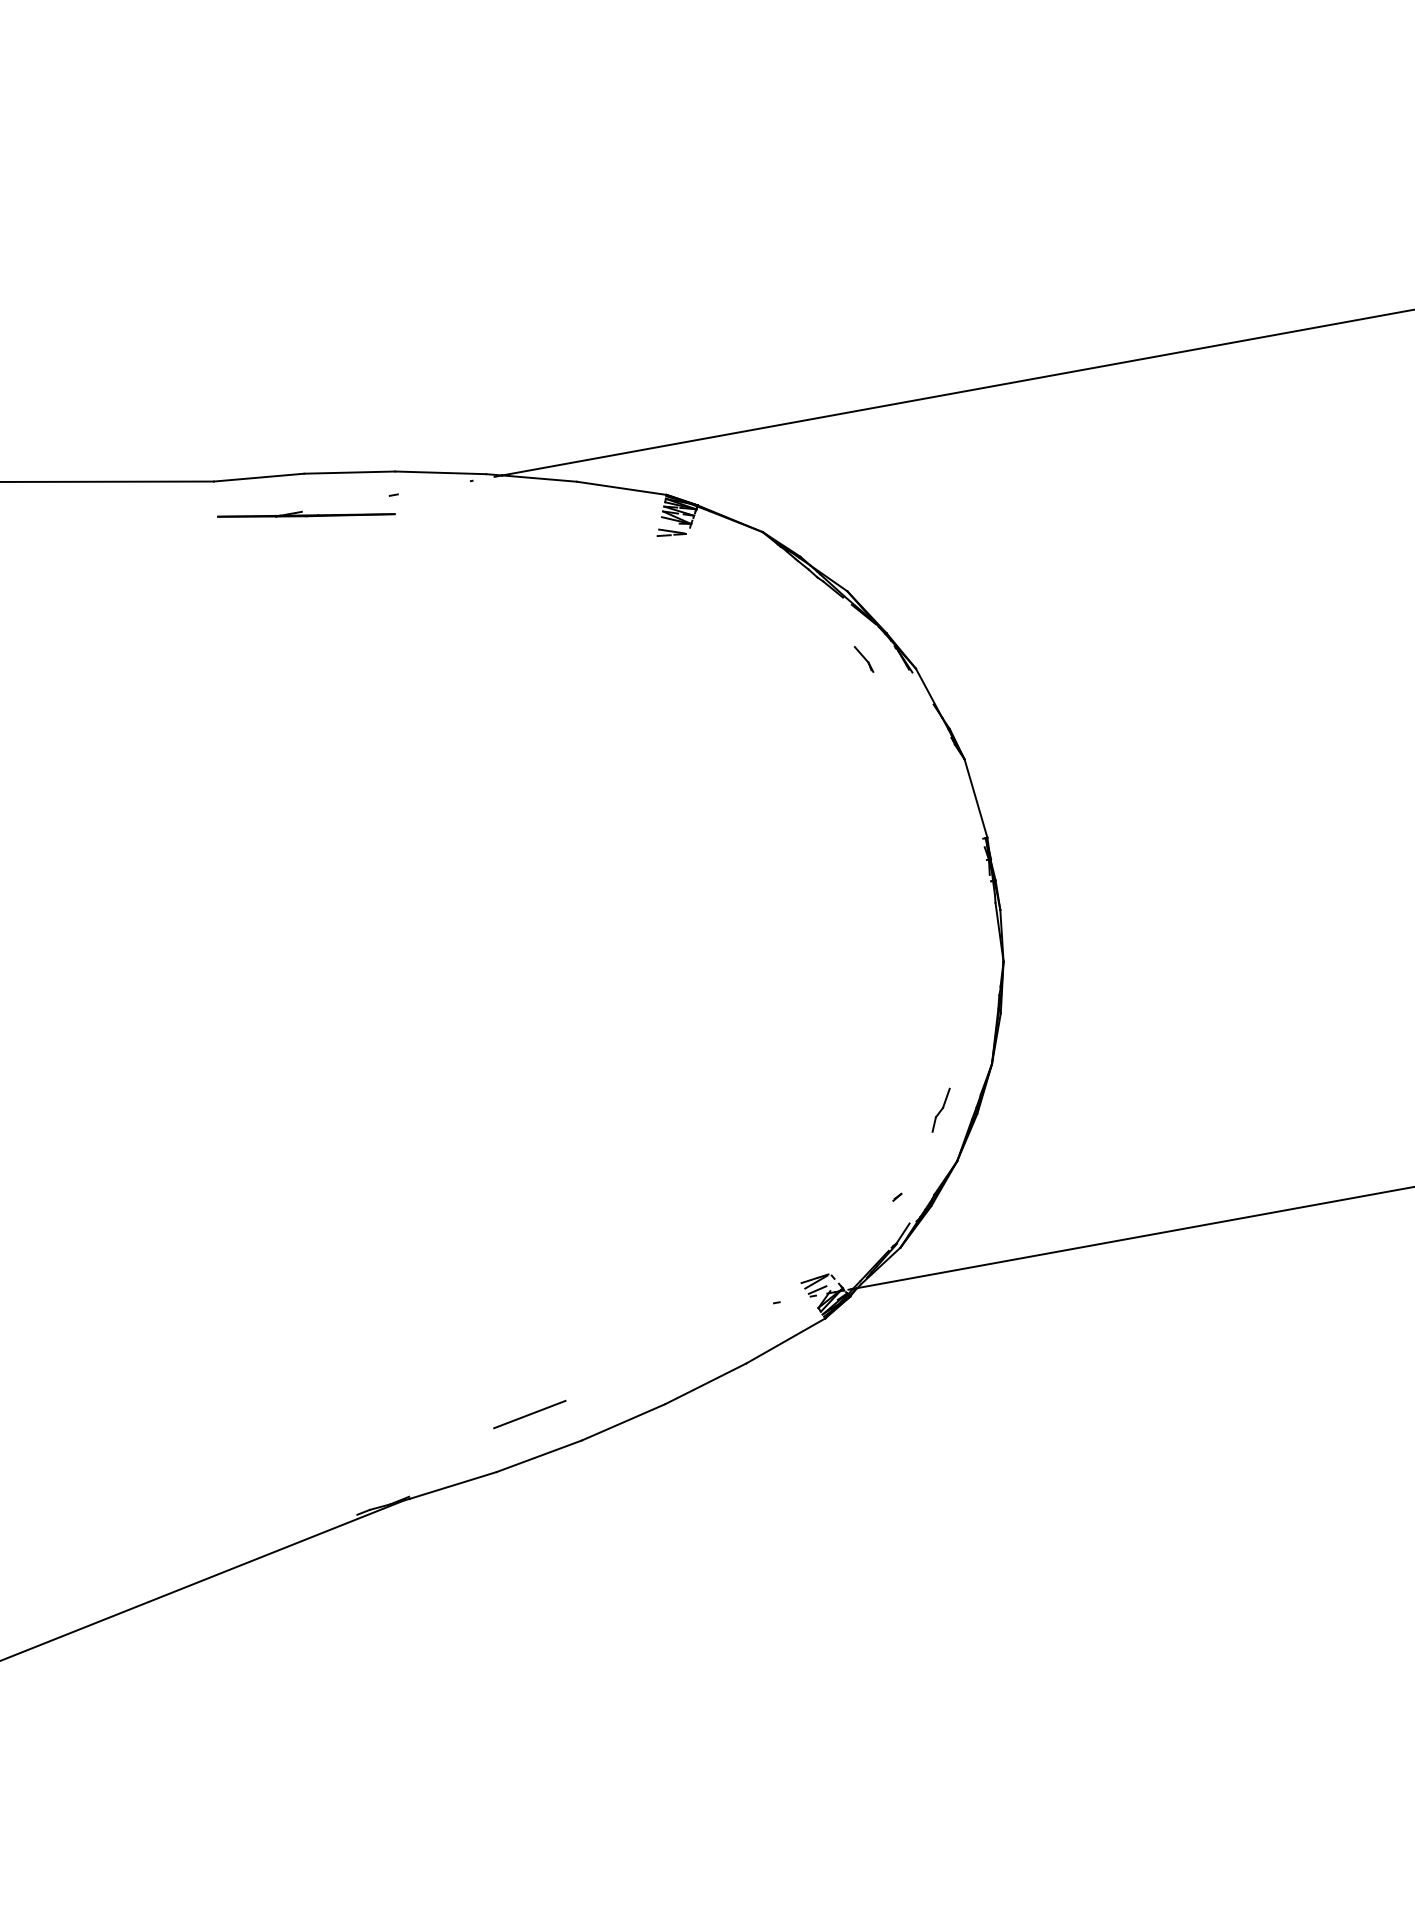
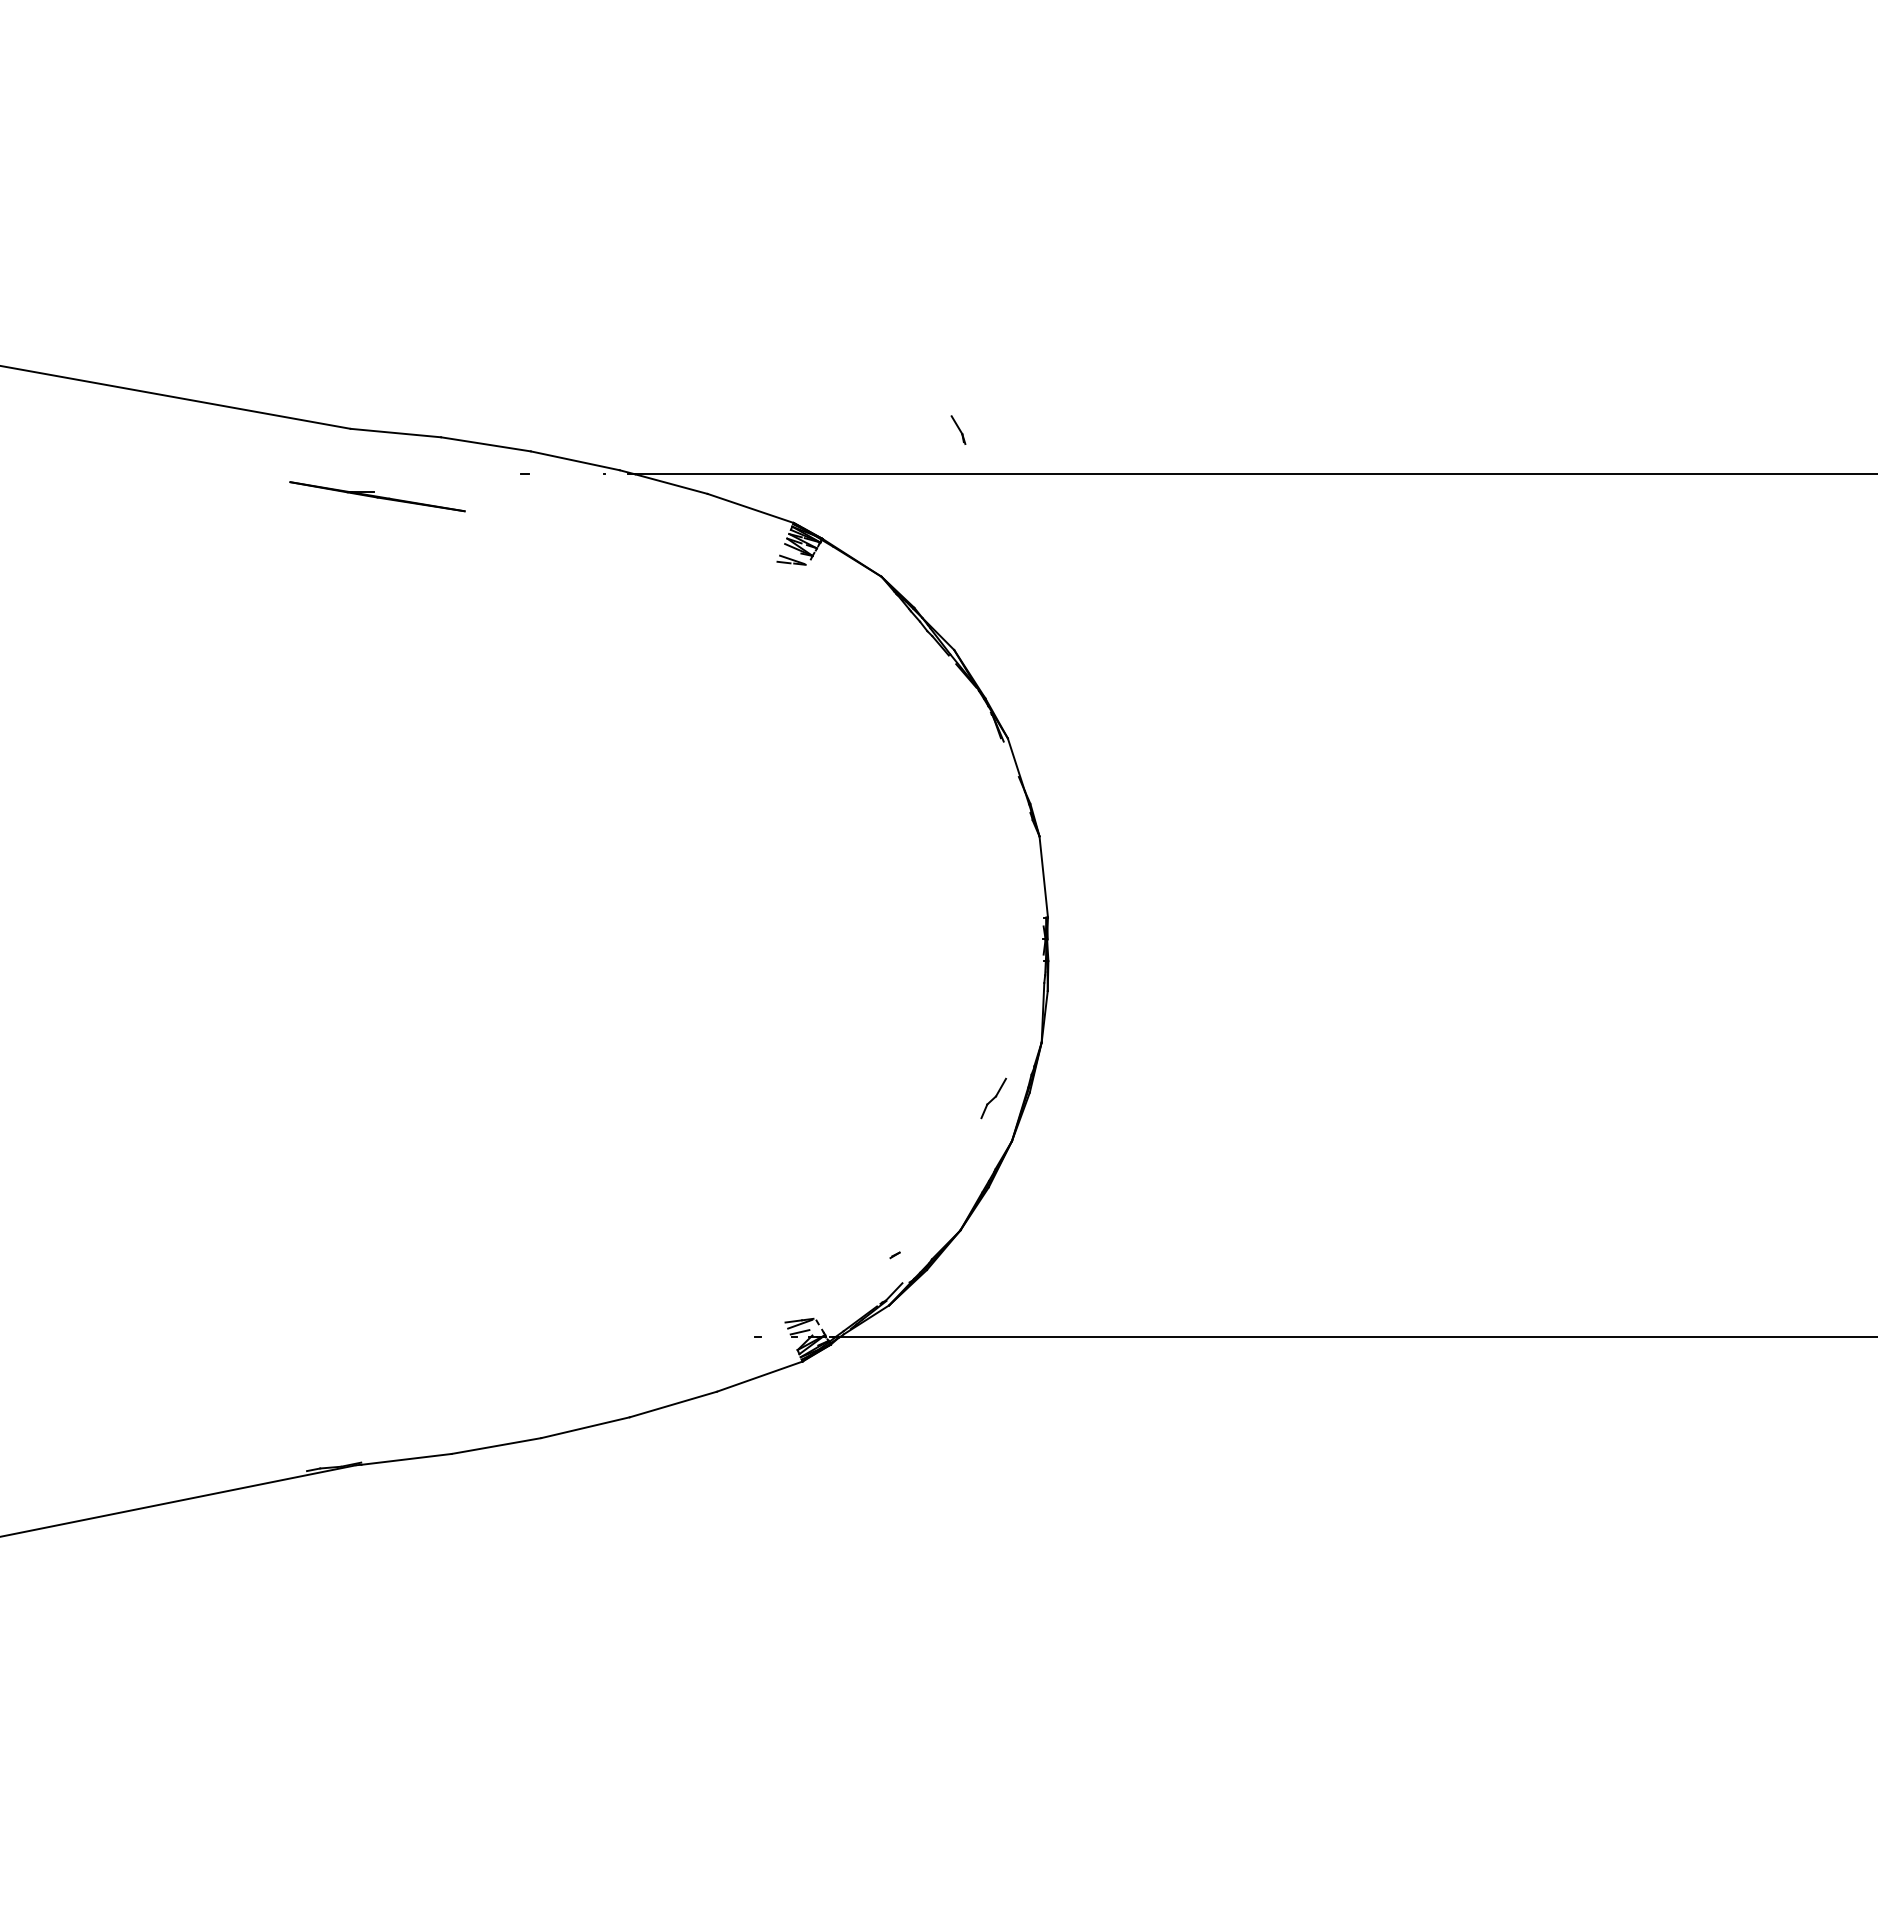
part: (306, 515) -> (377, 496), moved
part: (863, 658) -> (958, 429), moved
part: (940, 1110) -> (993, 1098), moved
line: (529, 1414) -> (494, 1403), removed

